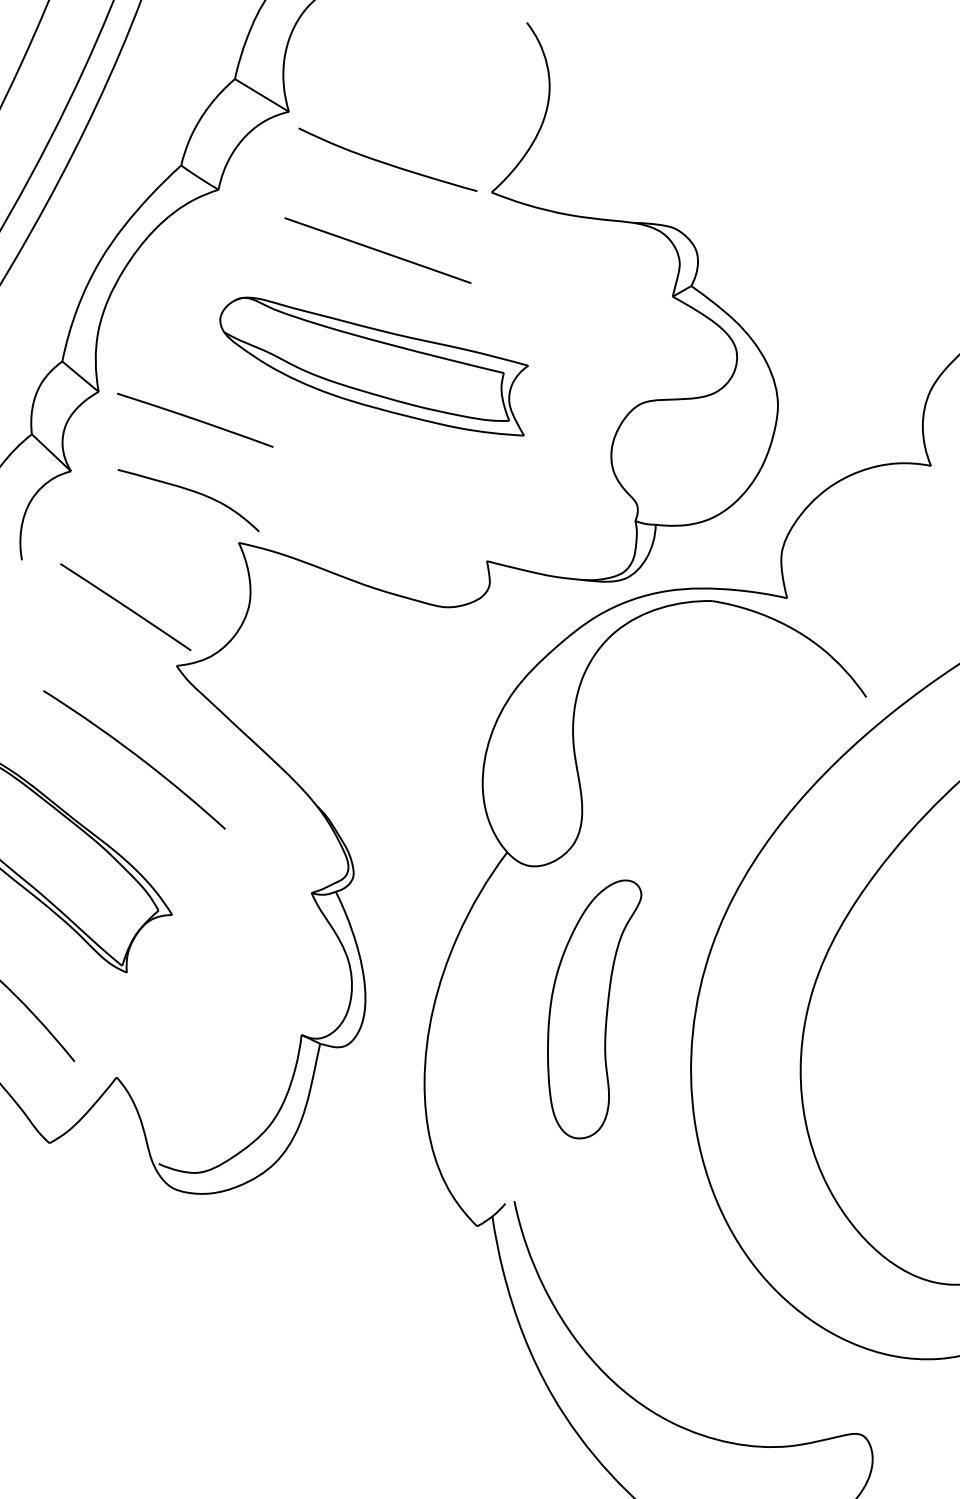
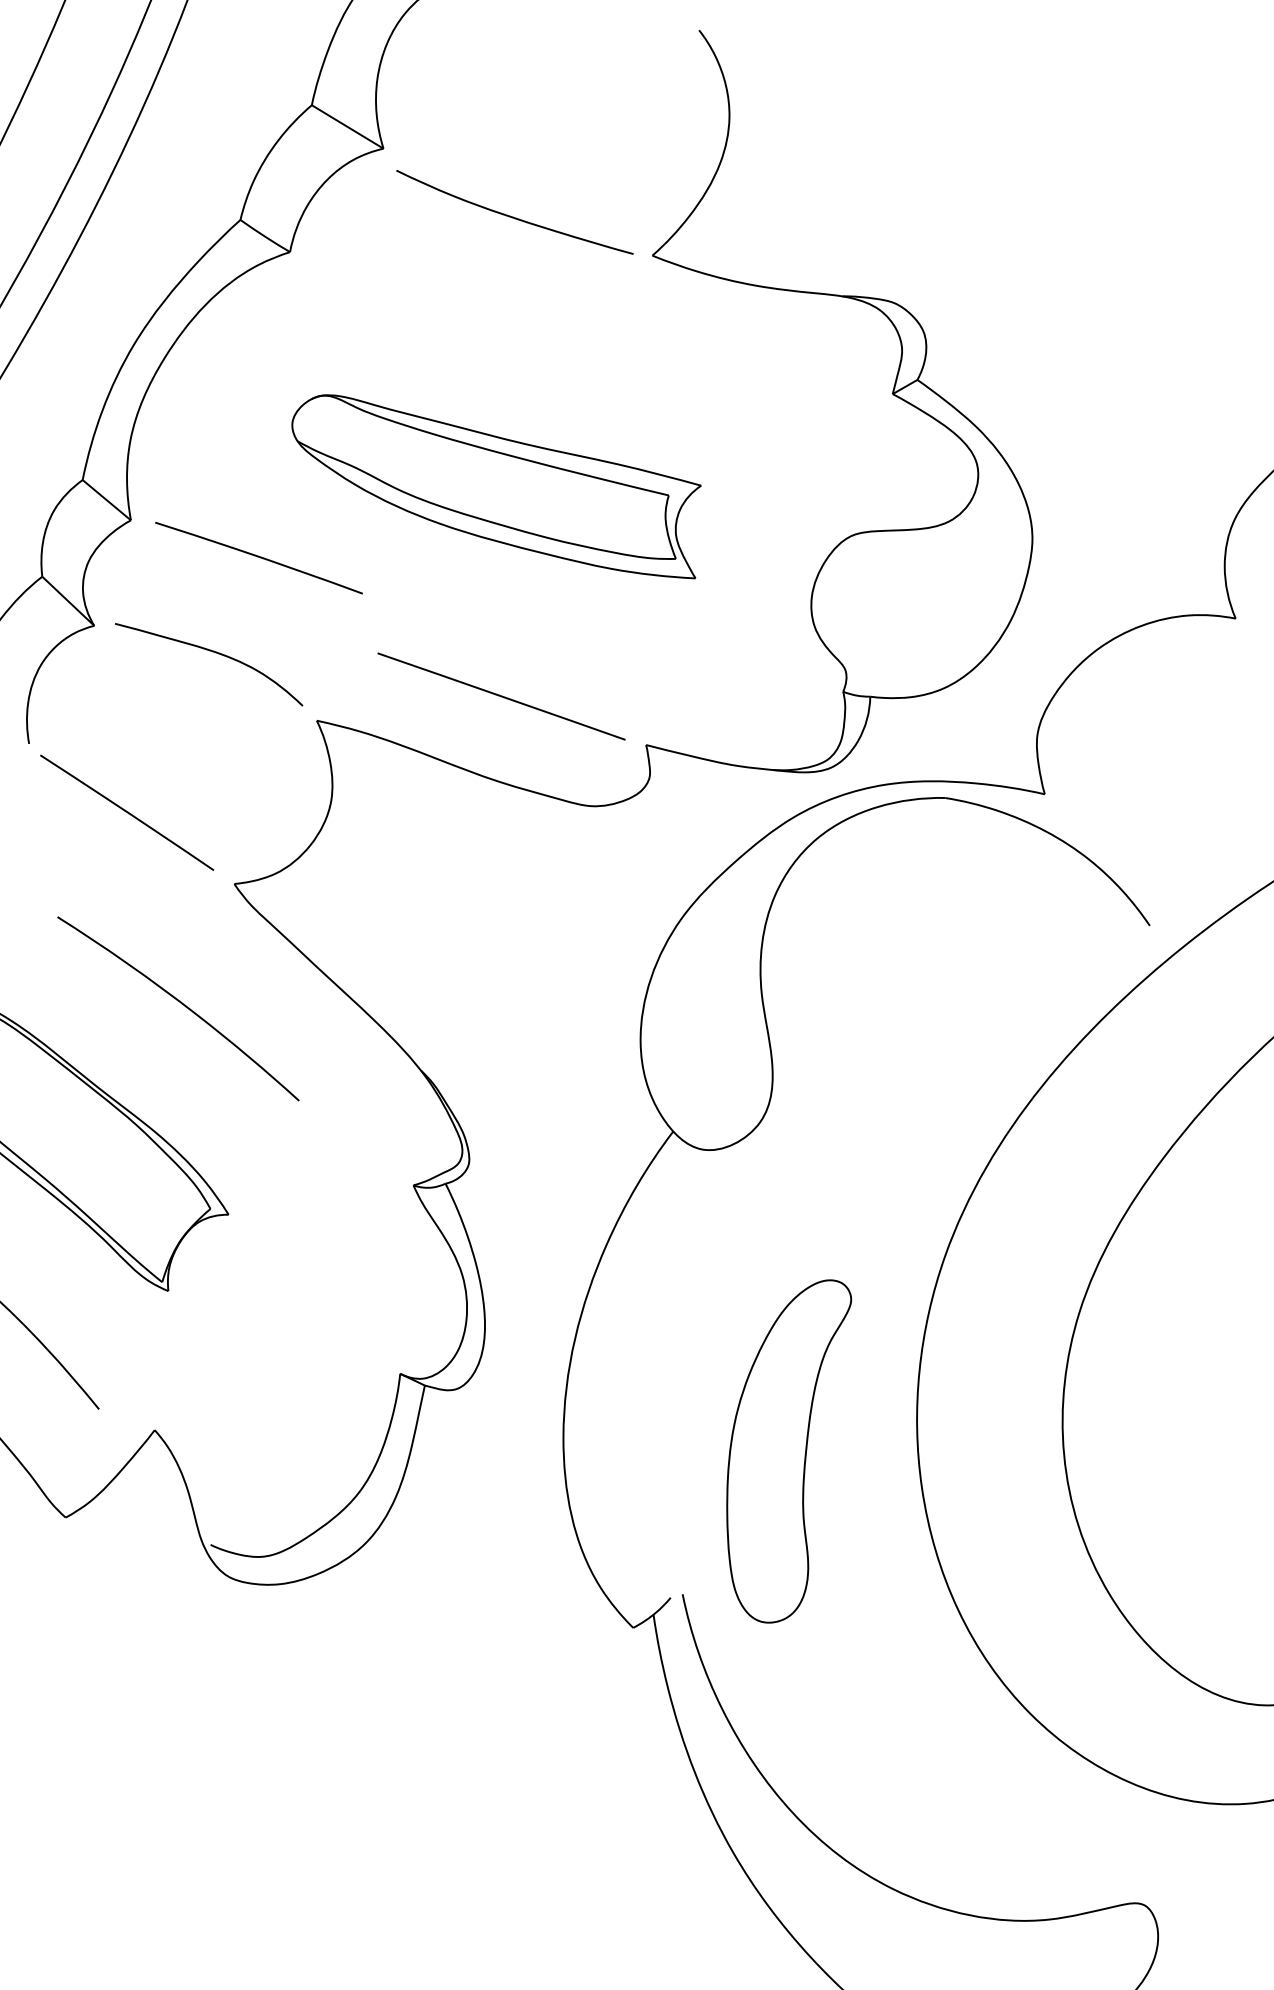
line: (377, 250) -> (500, 696), moved
curve: (190, 491) -> (211, 652), moved
line: (125, 607) -> (126, 813), moved
part: (594, 1009) -> (788, 1451), moved

